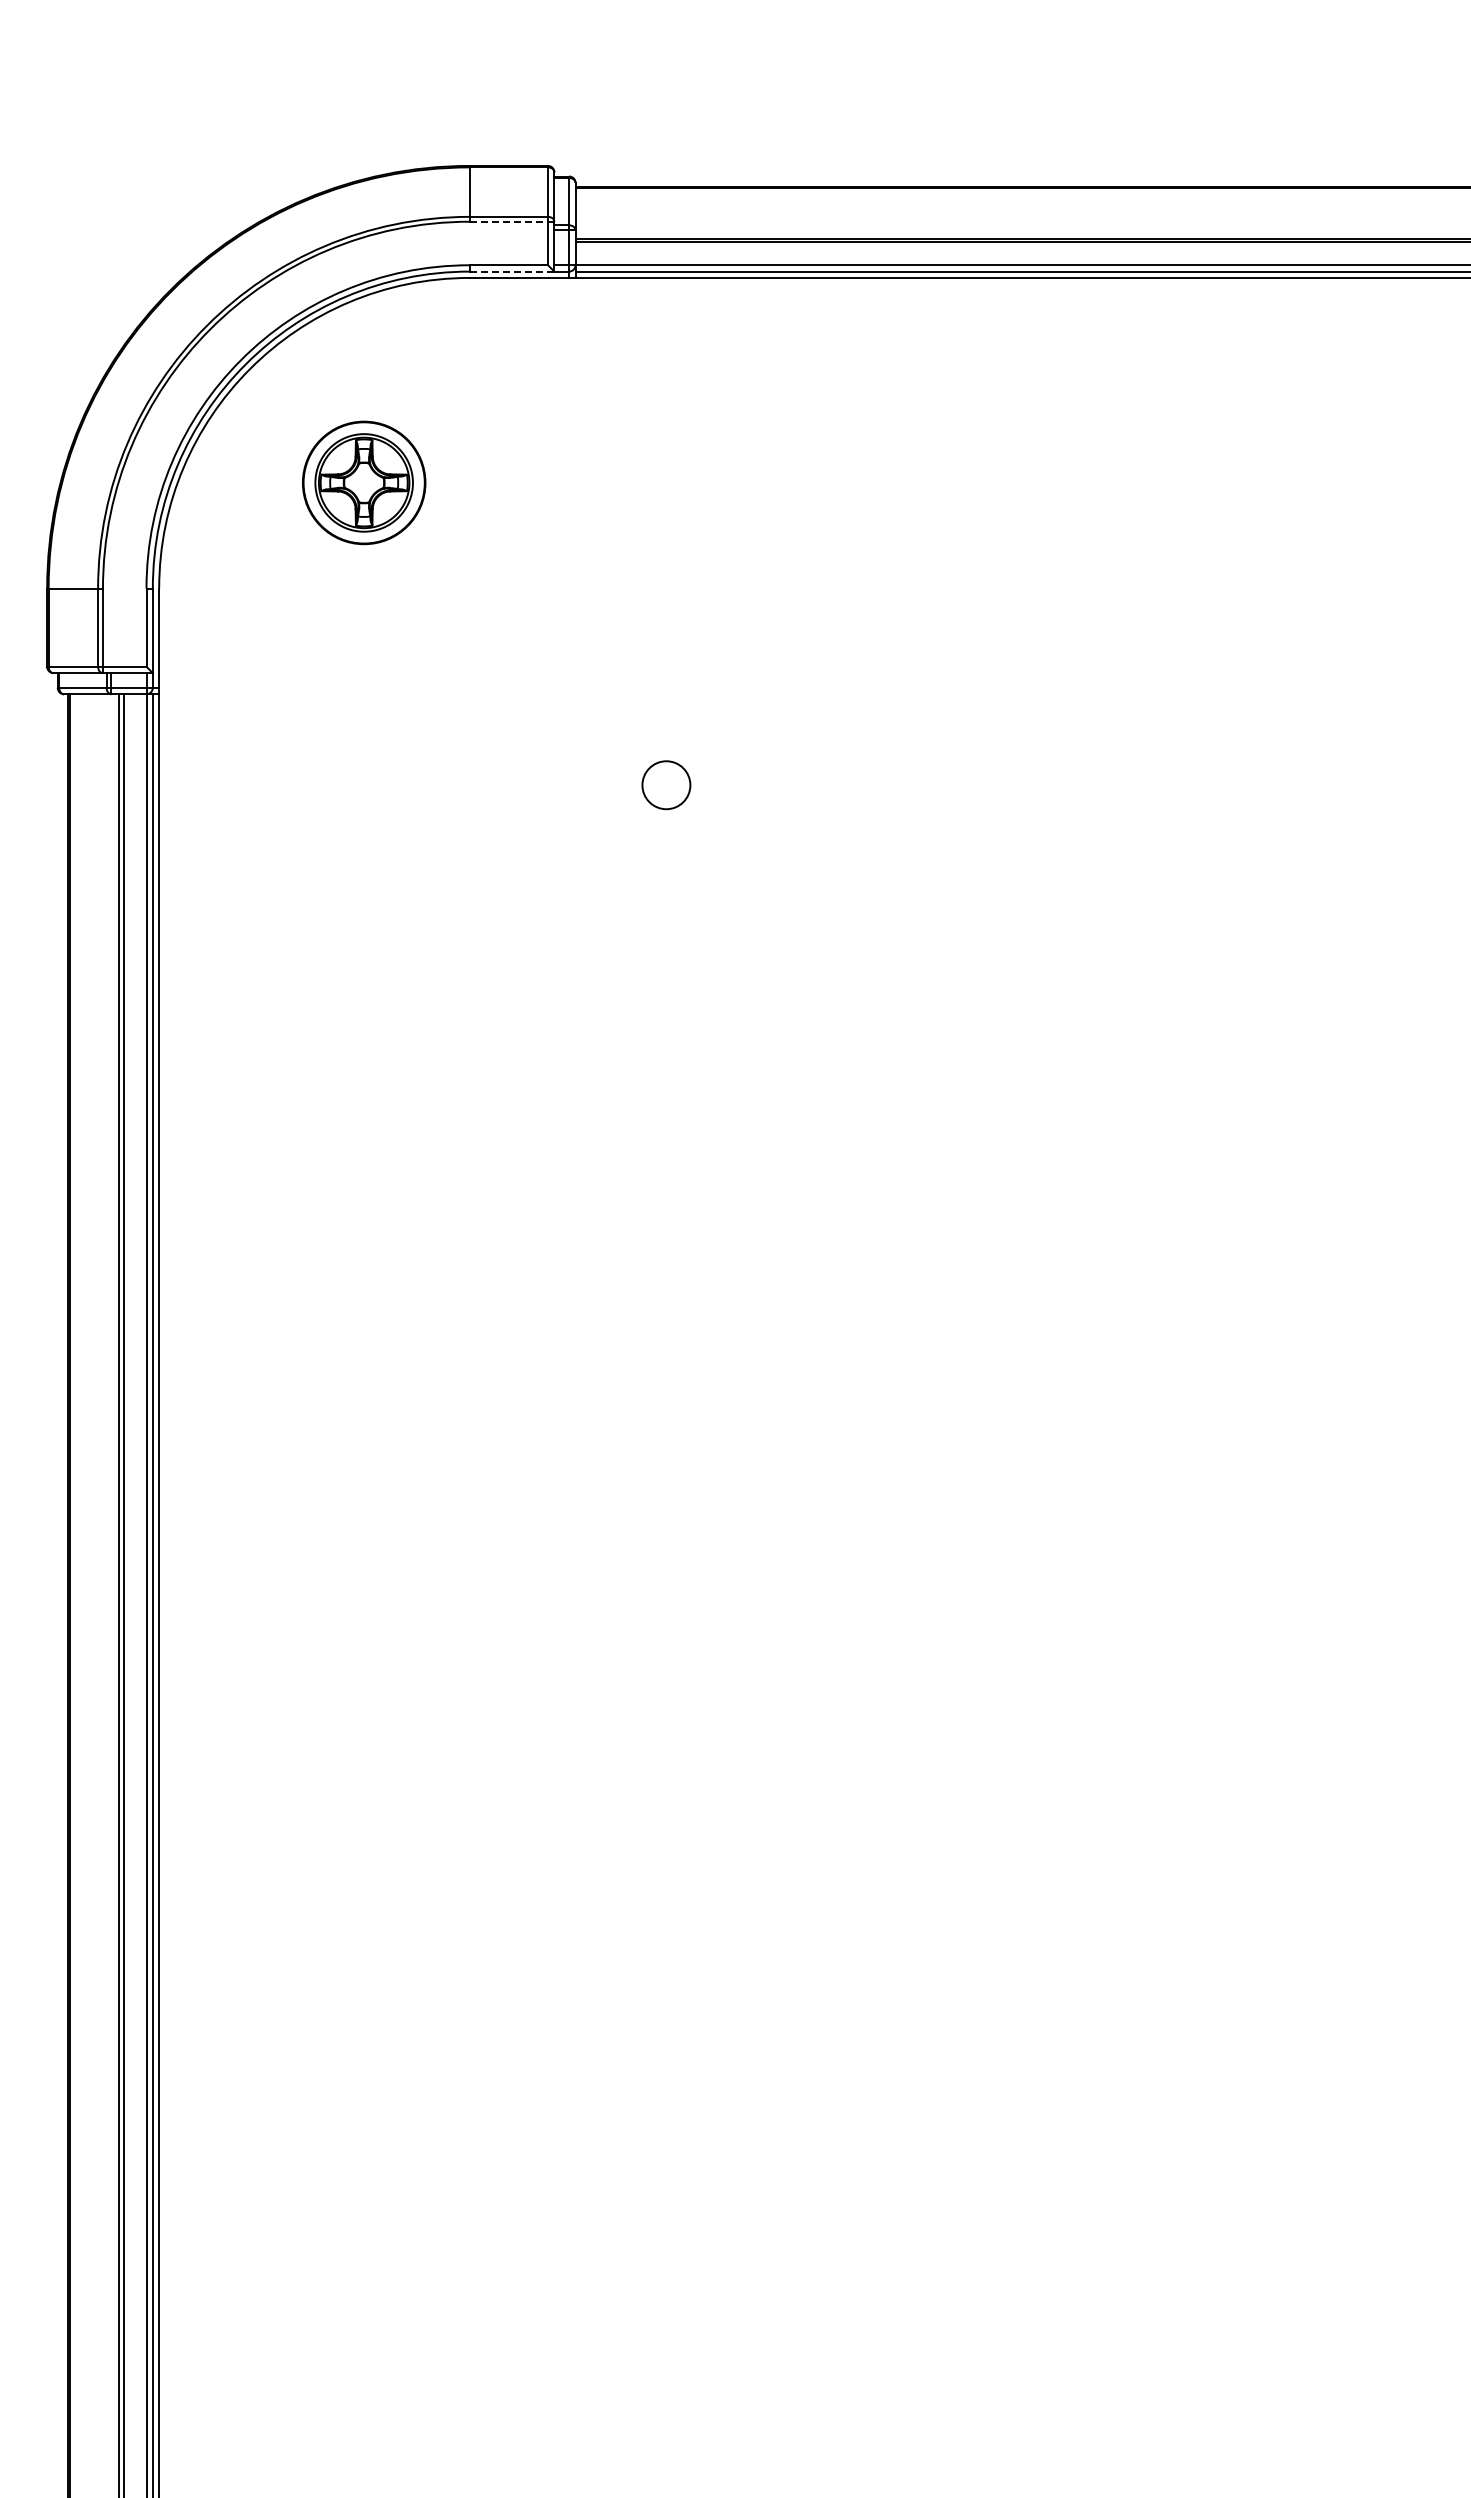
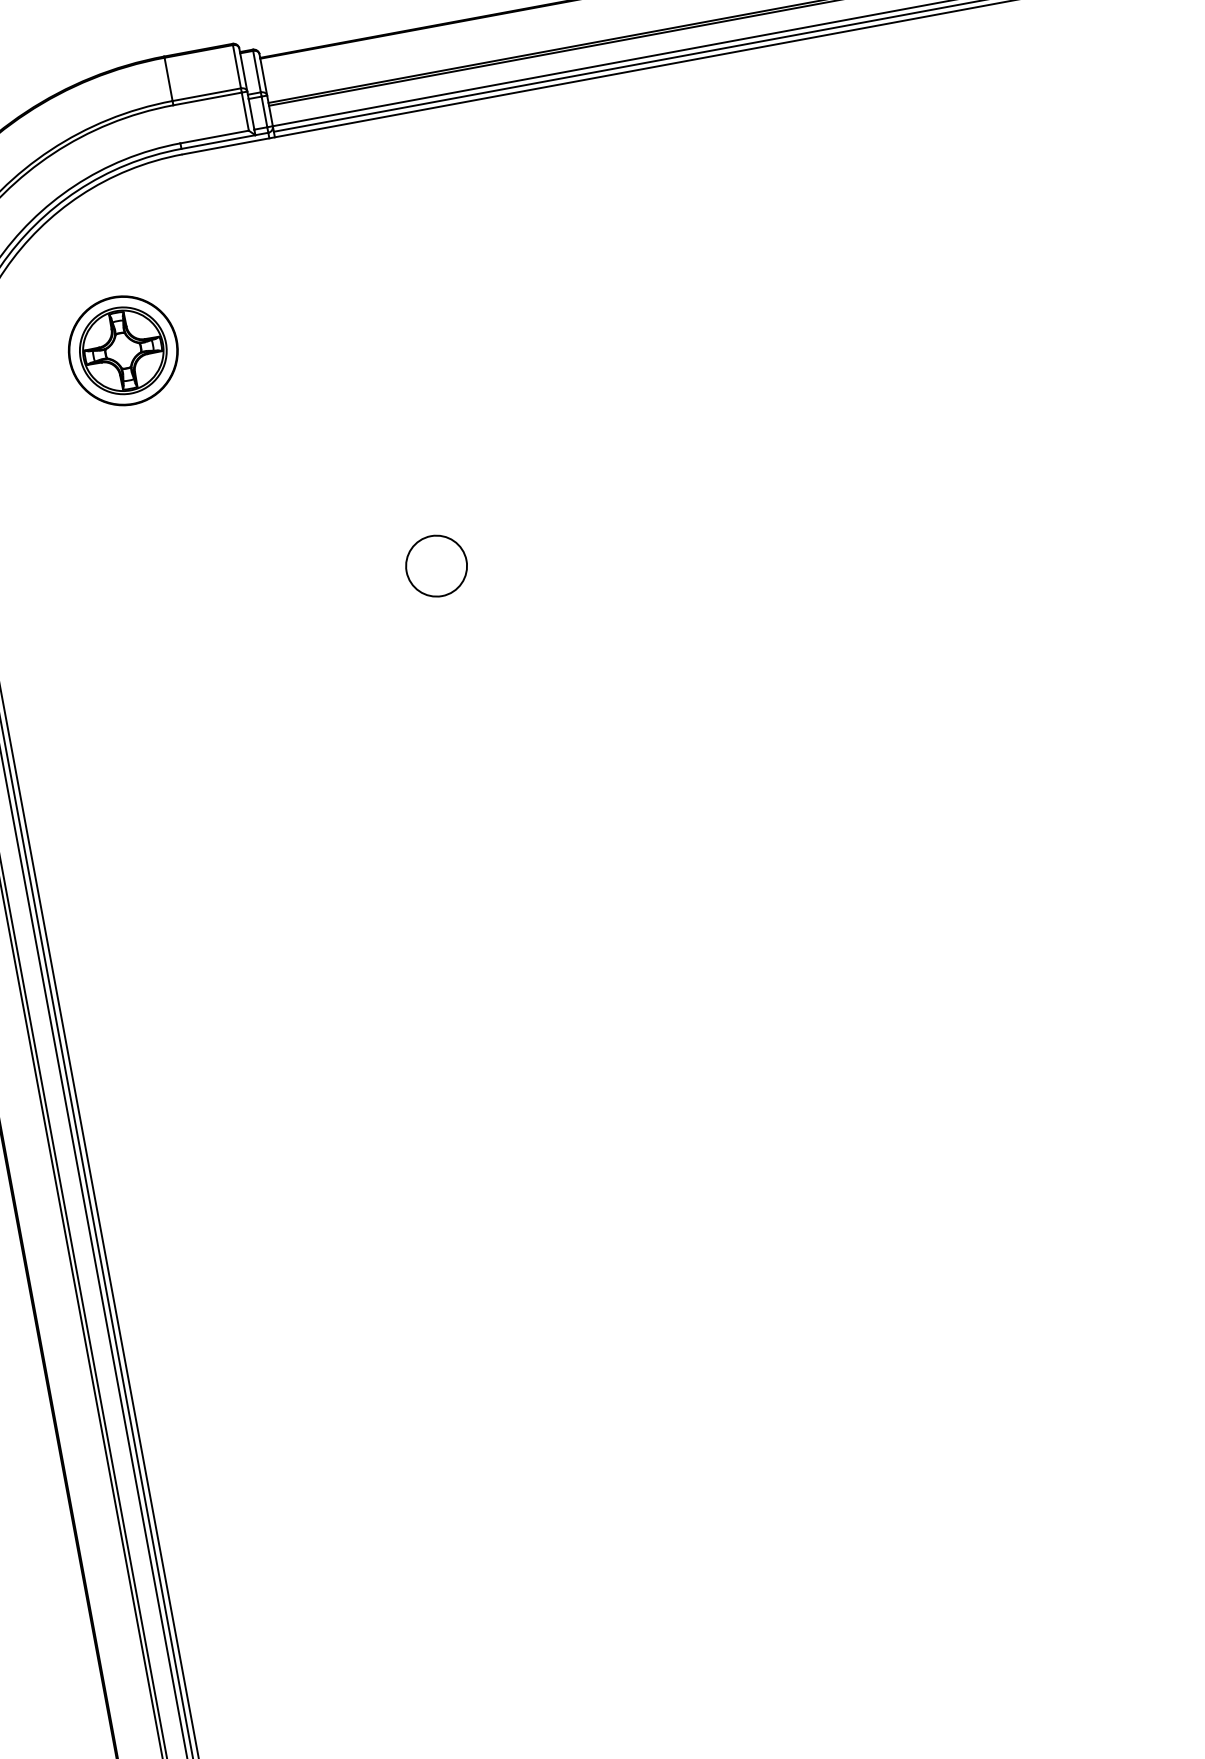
line: (509, 221) -> (208, 98), dashed -> solid
line: (512, 271) -> (218, 141), dashed -> solid
circle: (666, 785) -> (436, 566), size x1.43

